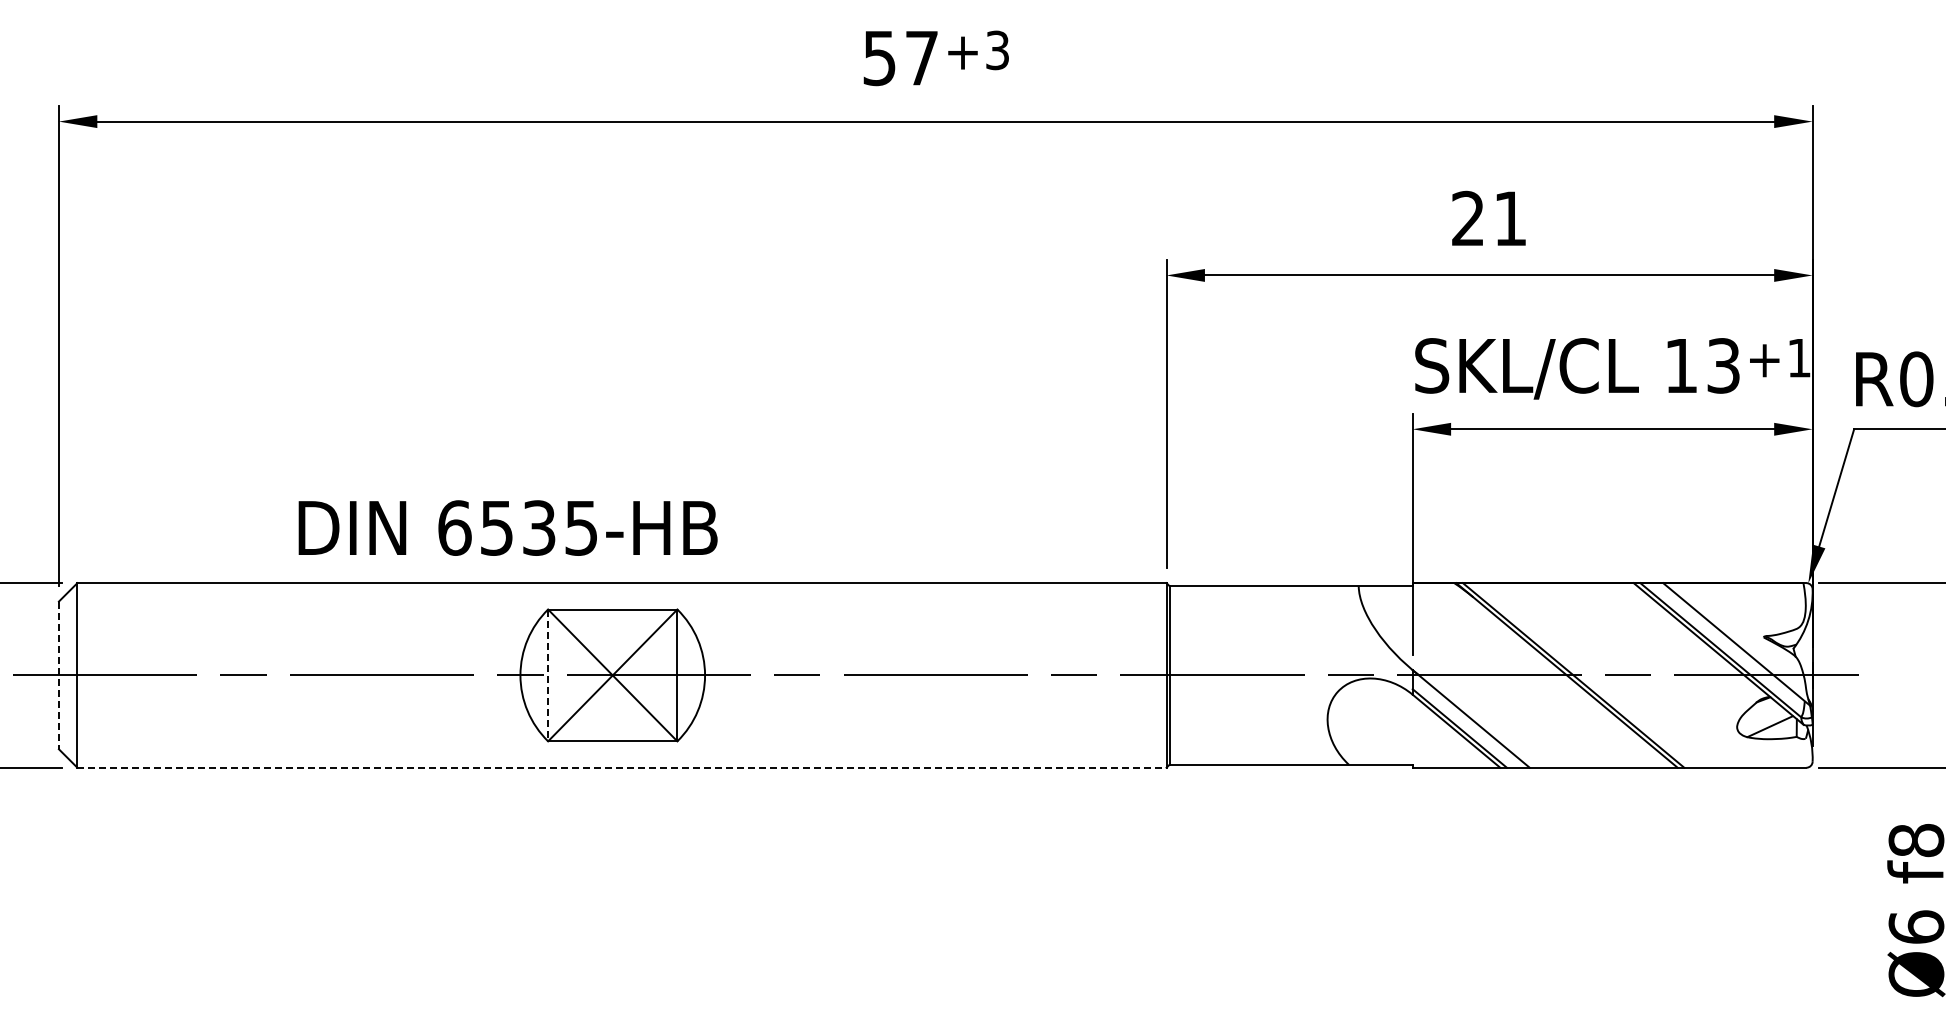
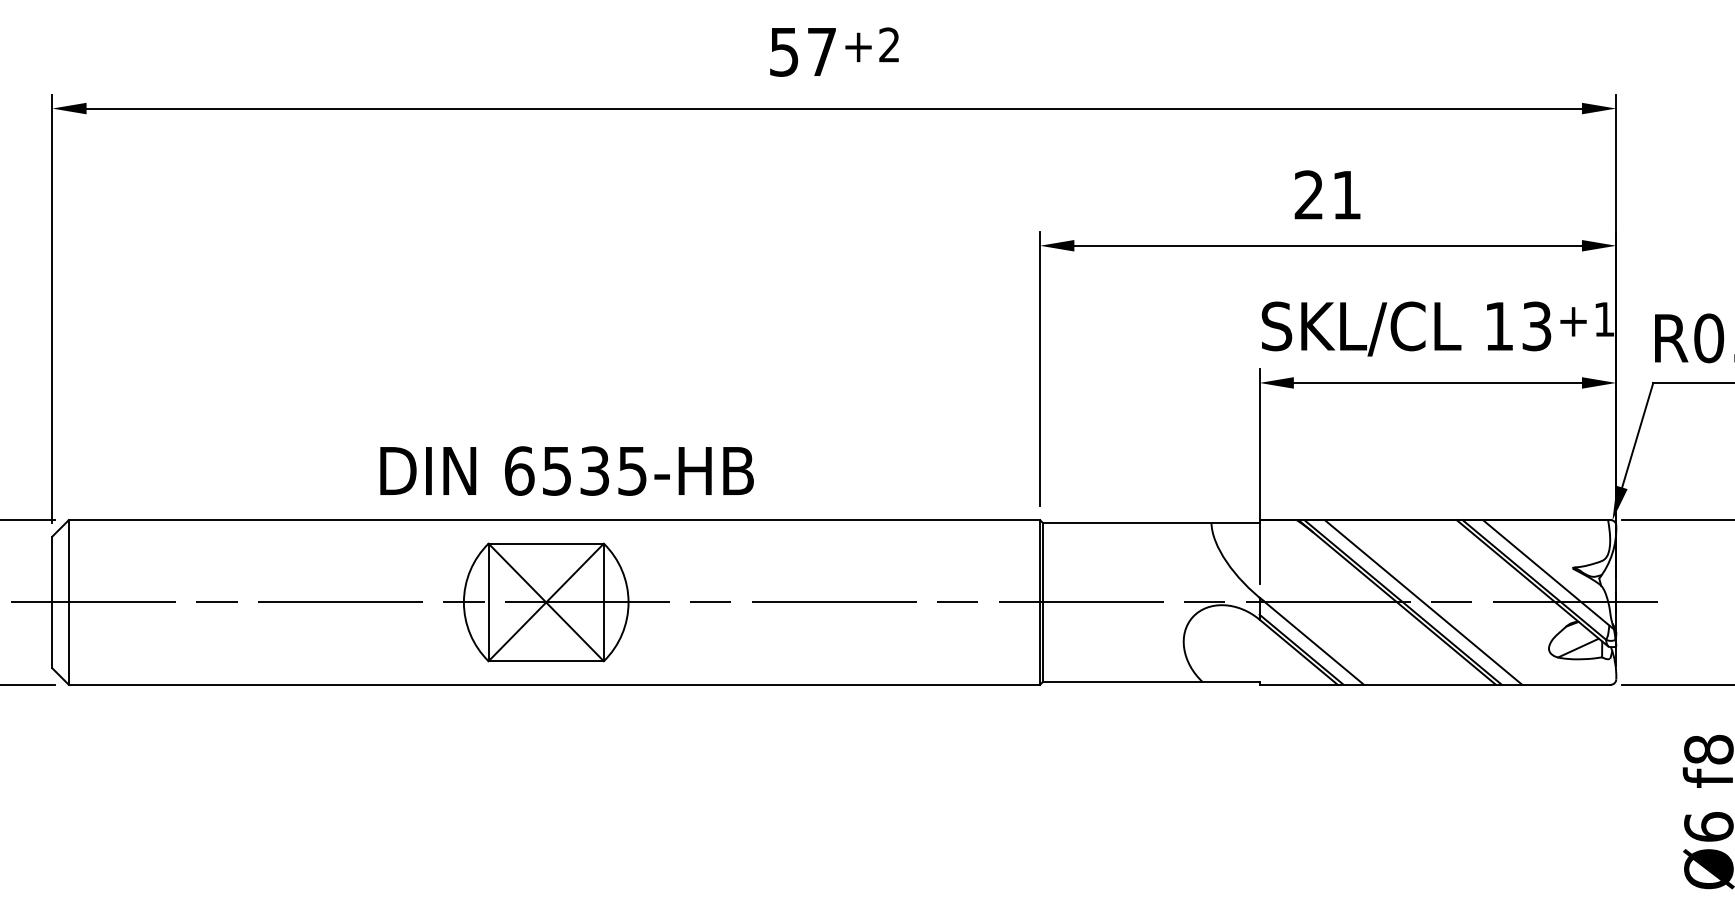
text: (997, 50) -> (889, 45), +3 -> +2
text: (507, 527) -> (566, 470), moved
line: (58, 675) -> (51, 602), dashed -> solid
line: (548, 675) -> (488, 602), dashed -> solid
line: (1596, 675) -> (1423, 602), added
line: (621, 767) -> (554, 684), dashed -> solid

